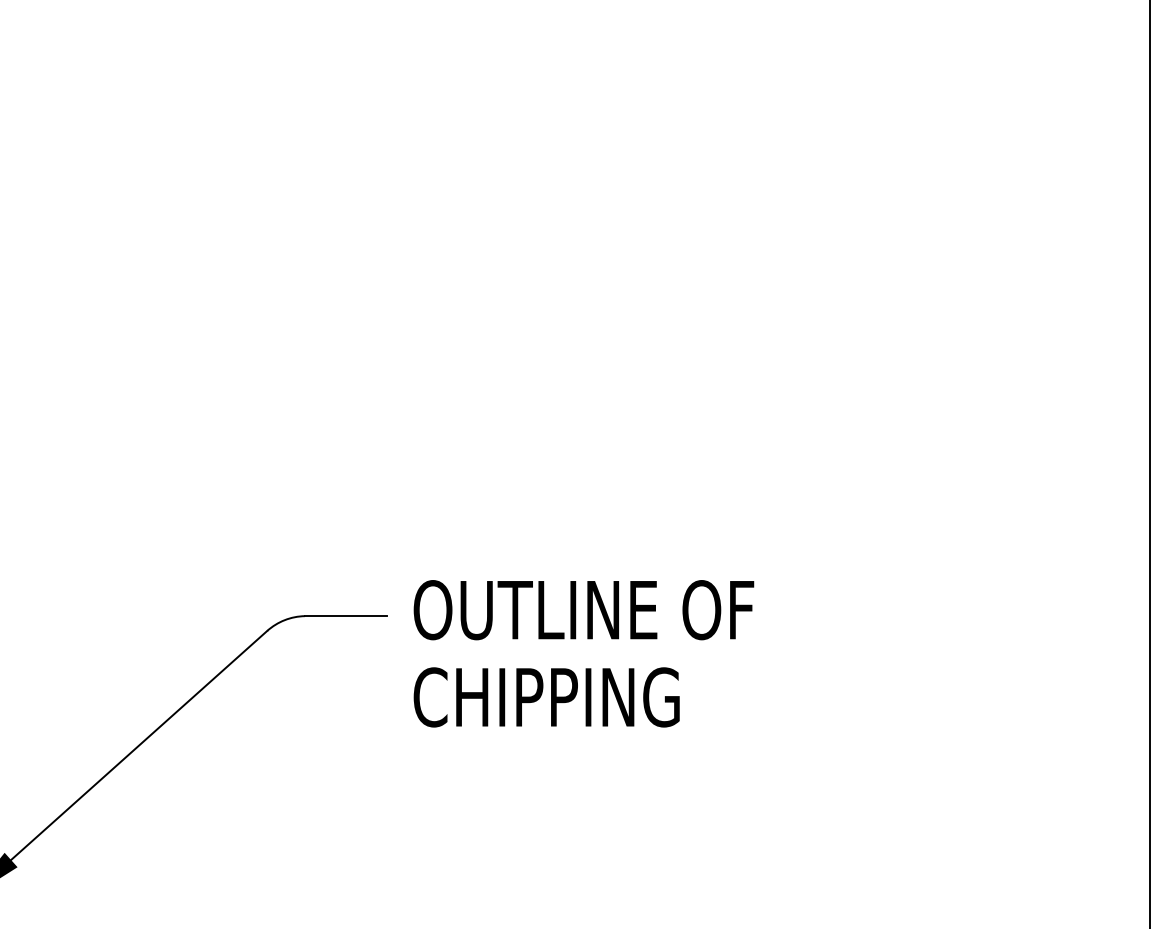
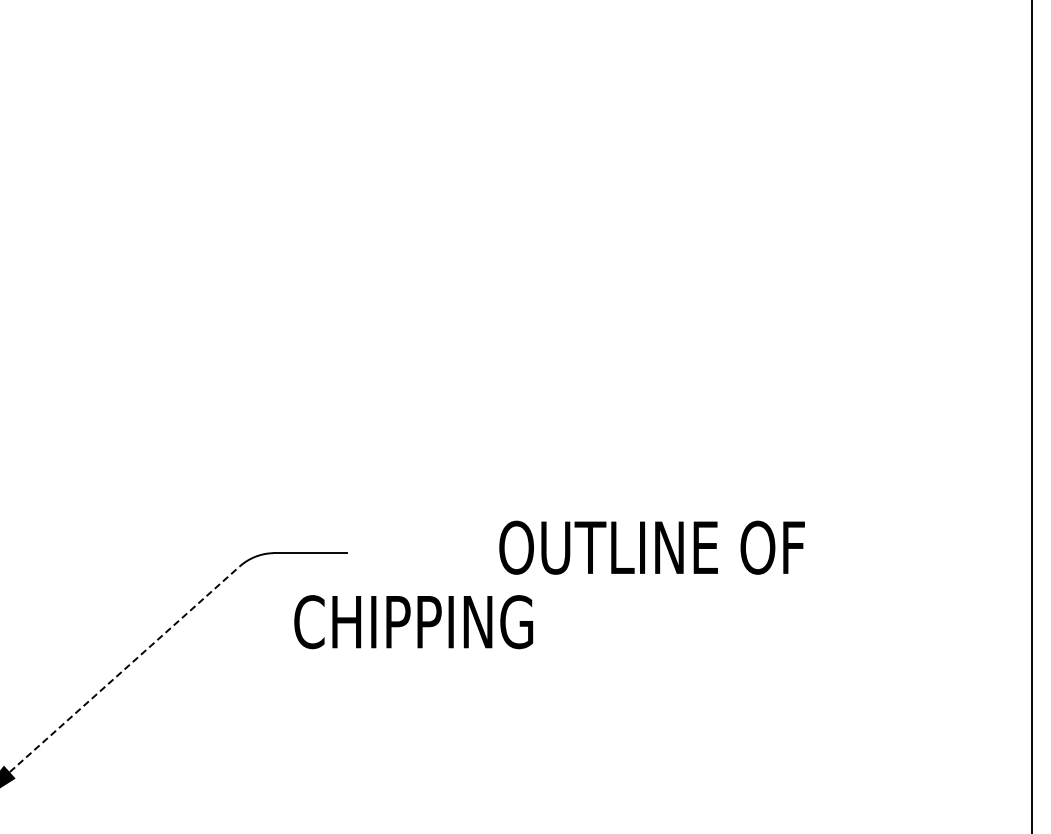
text: (583, 609) -> (651, 547), moved
text: (546, 697) -> (413, 622), moved
line: (139, 744) -> (125, 668), solid -> dashed

